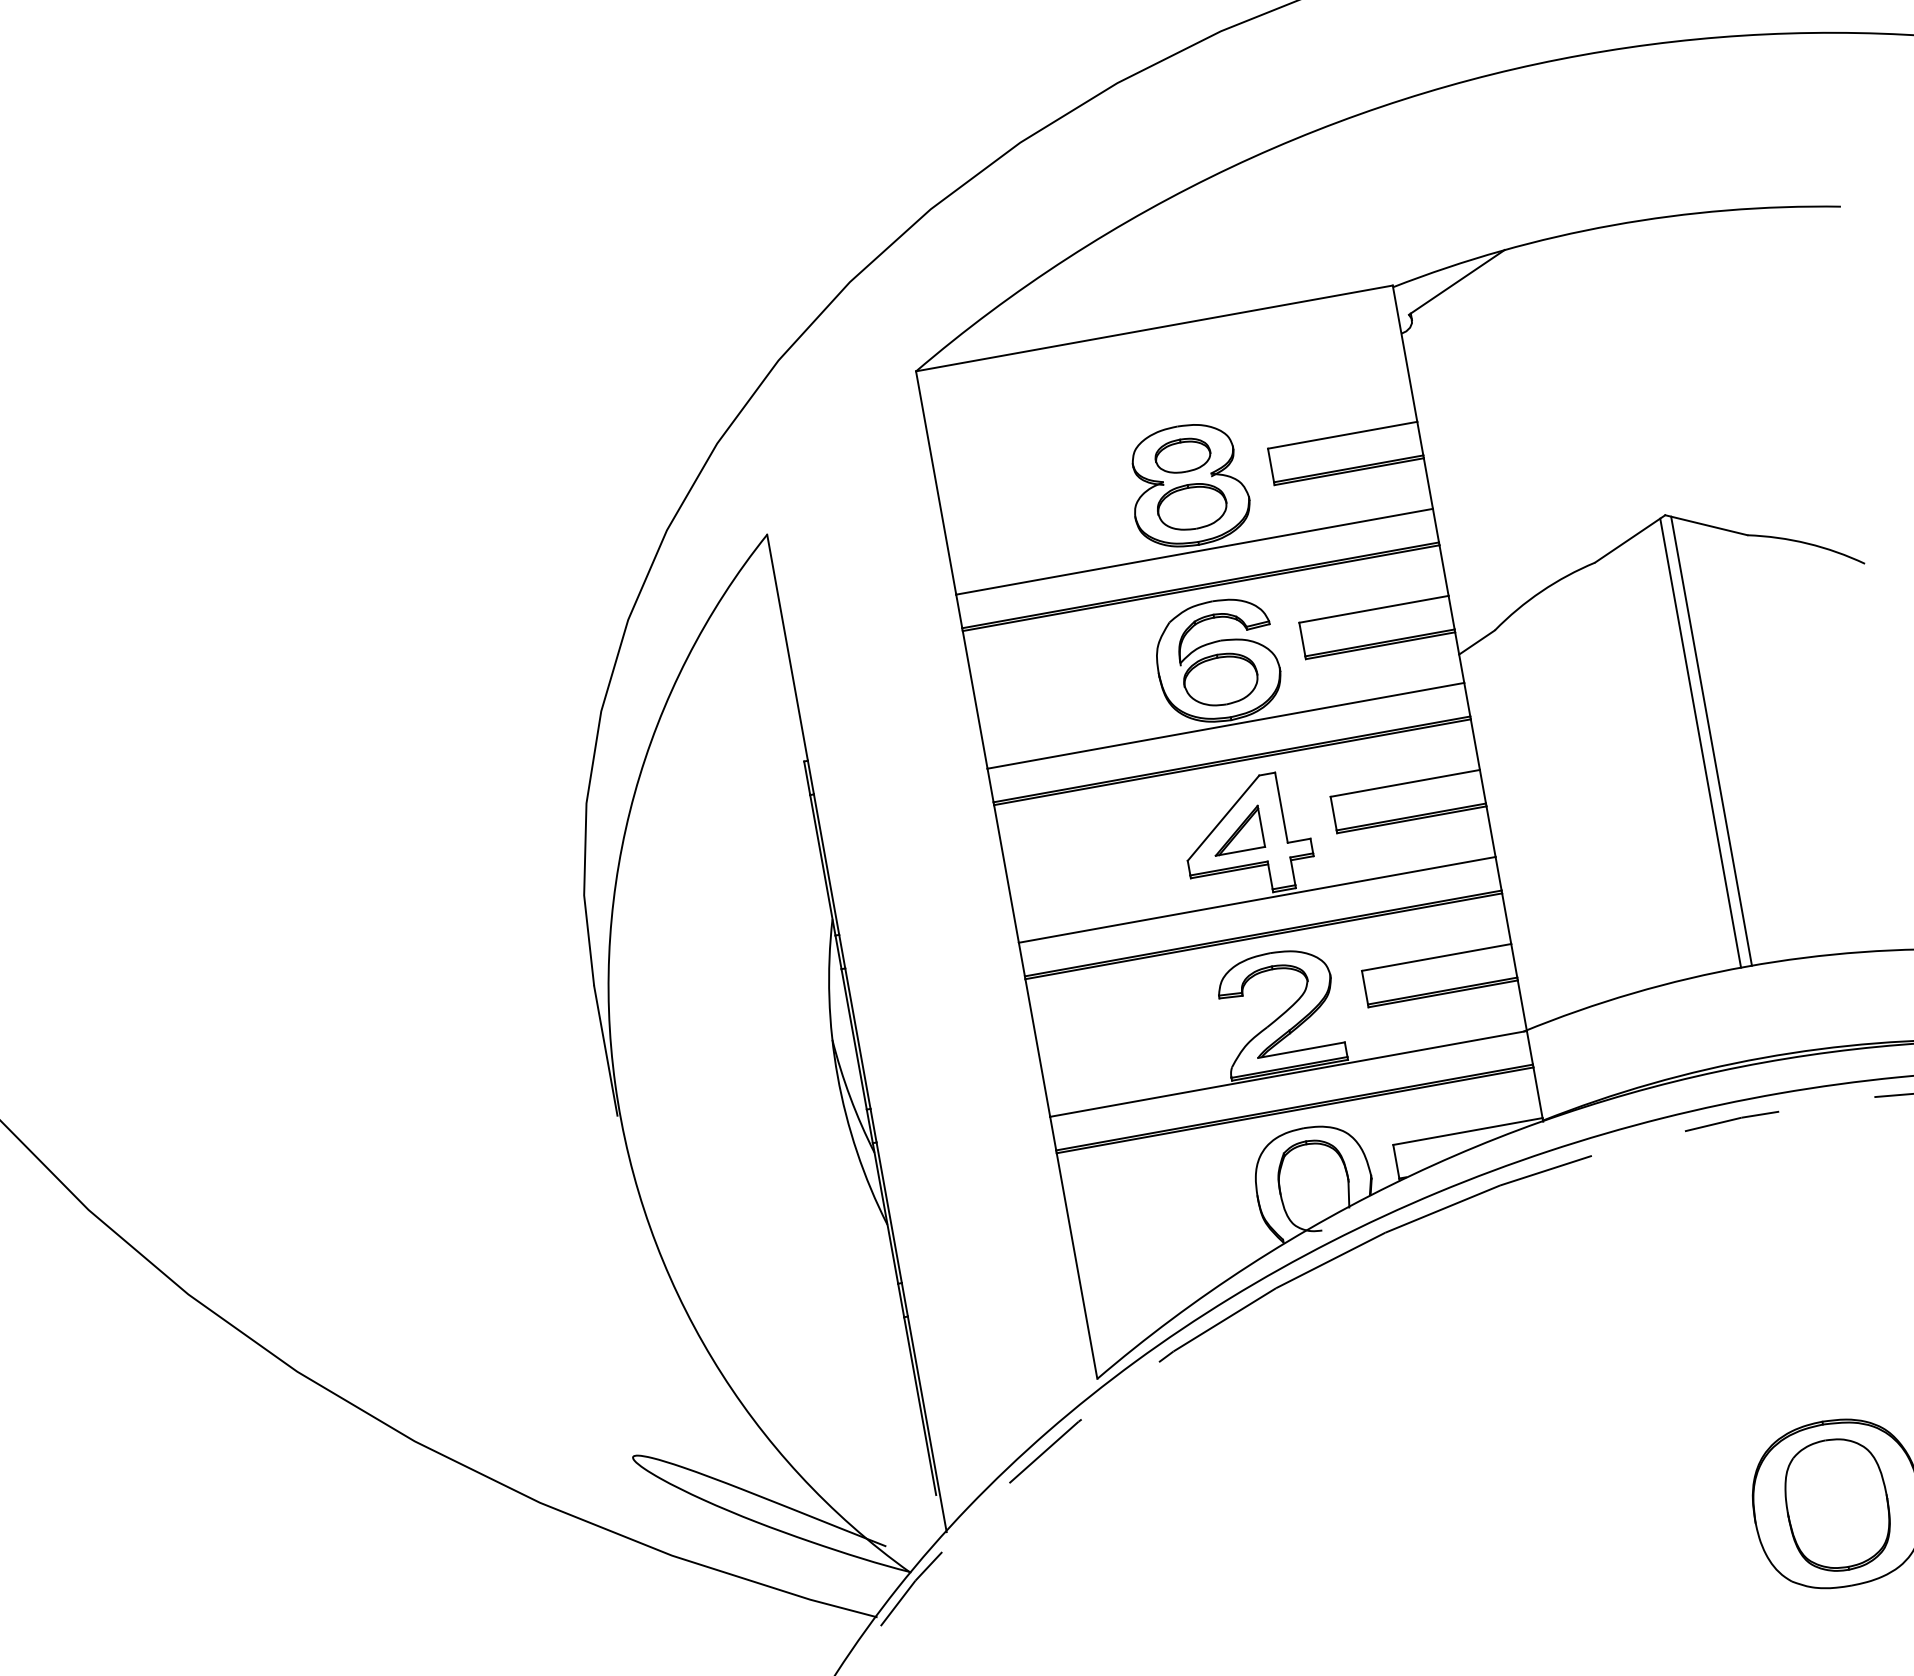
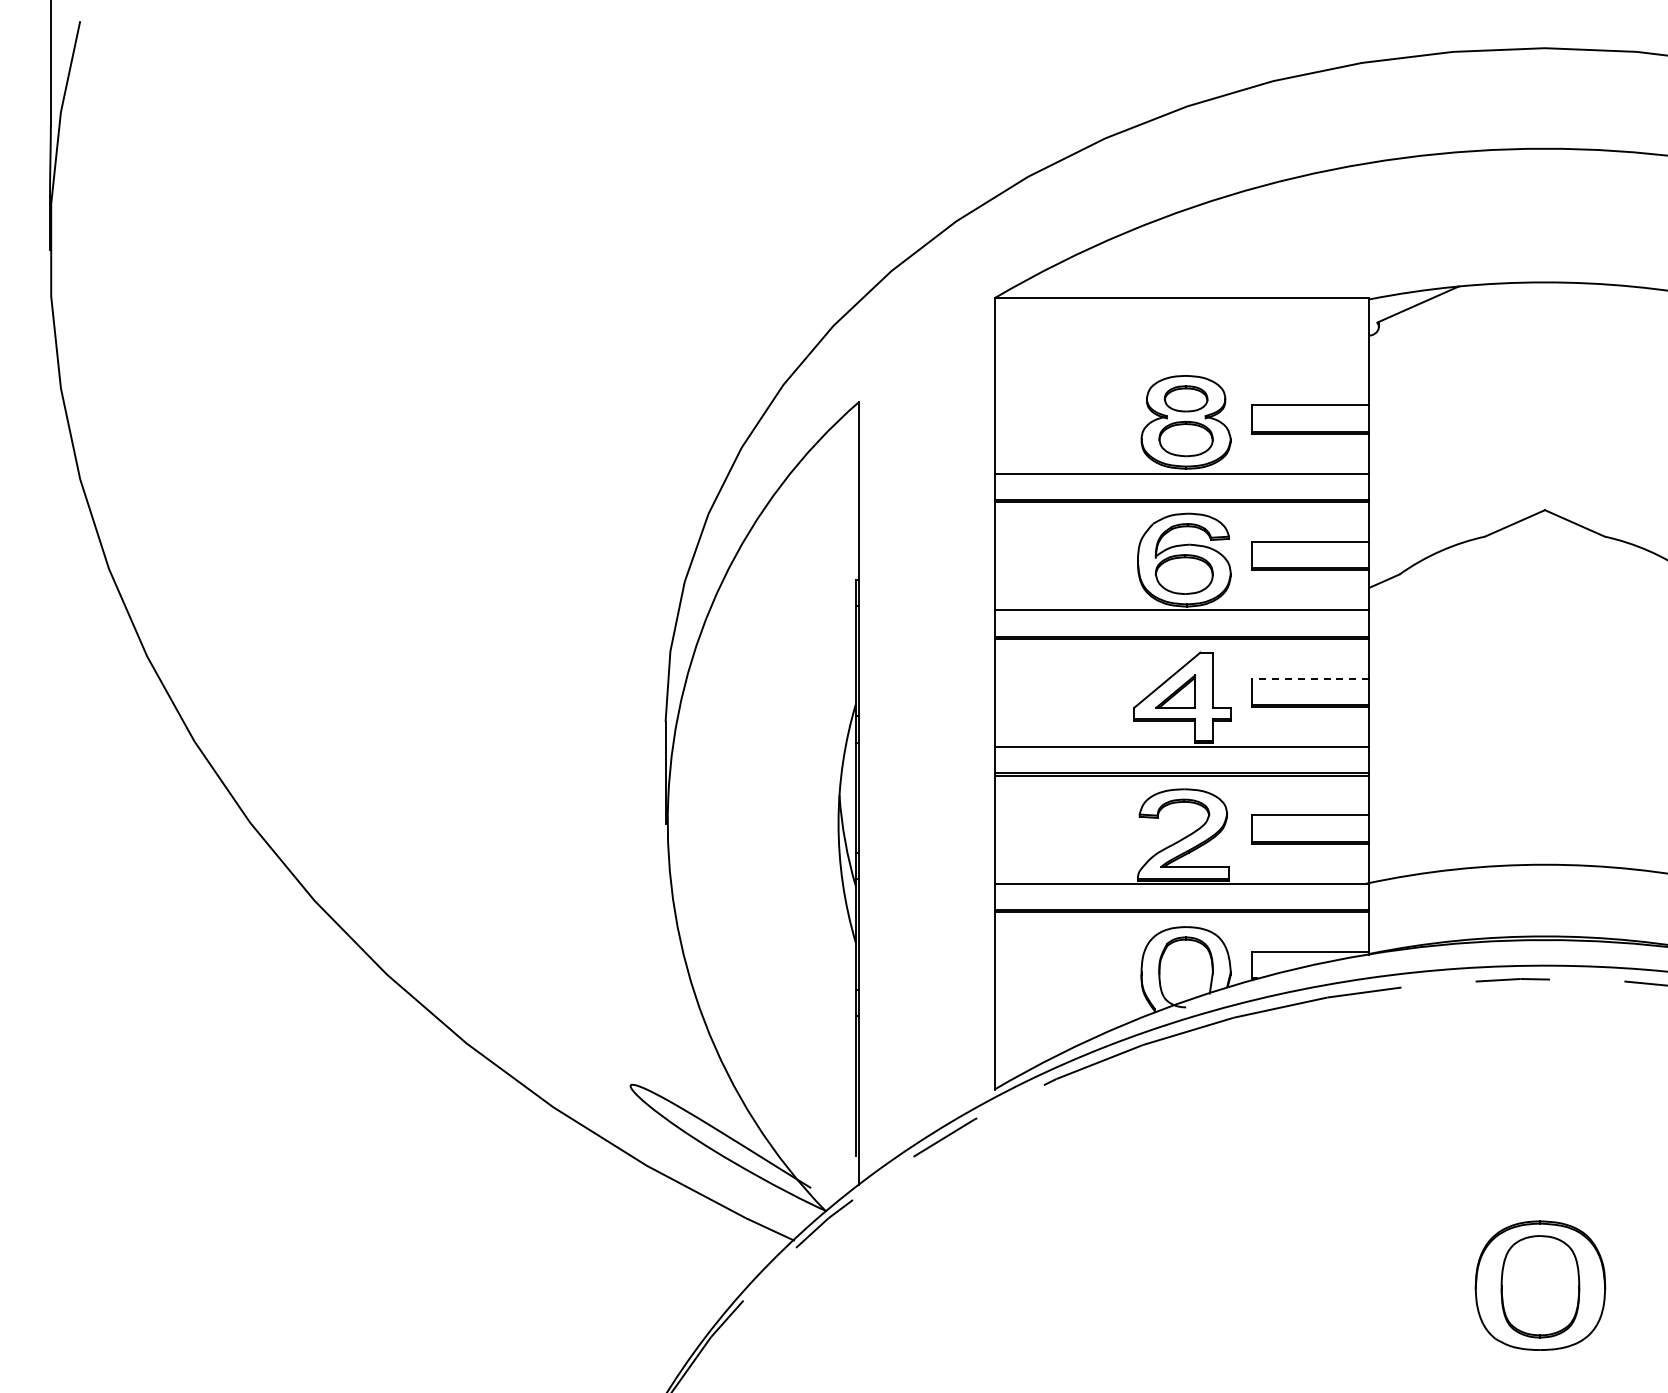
line: (1711, 741) -> (1549, 688), removed
line: (1700, 743) -> (1540, 688), removed
line: (1405, 783) -> (1310, 678), solid -> dashed

